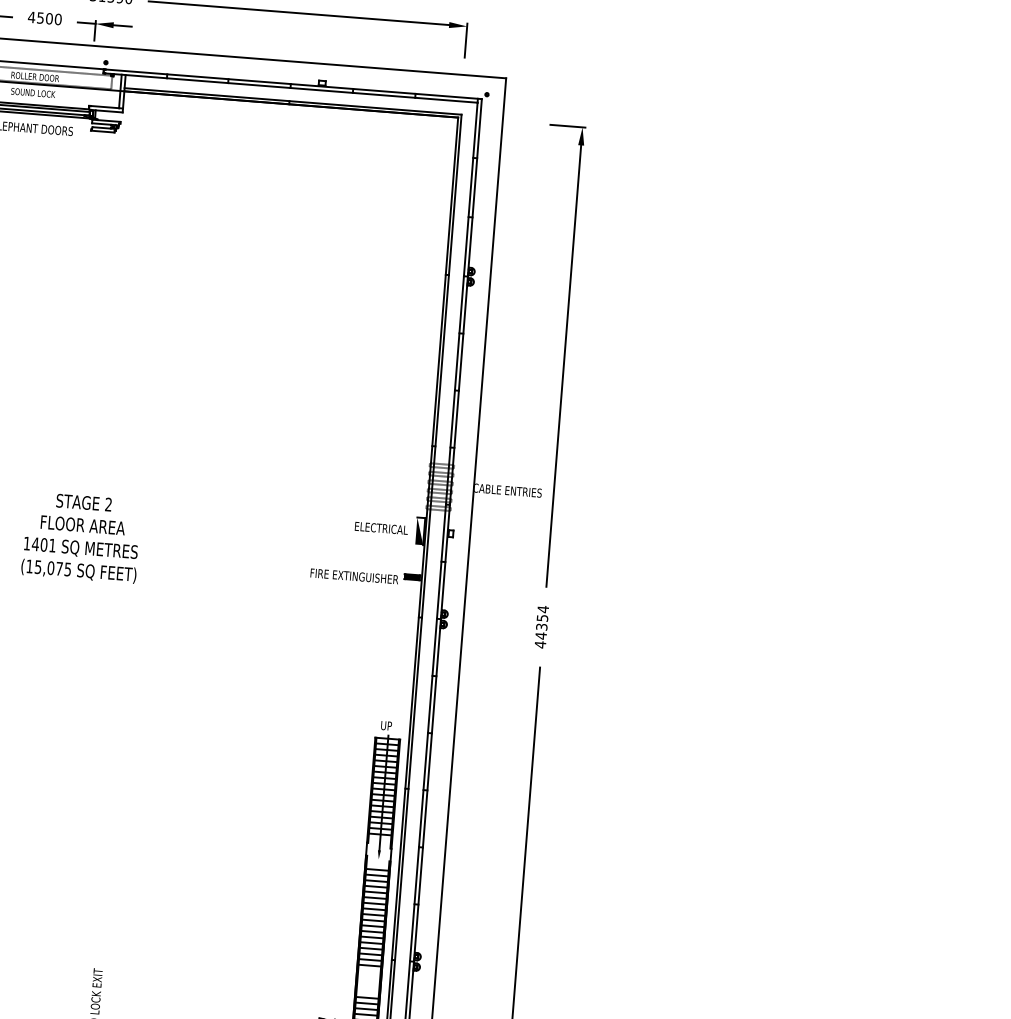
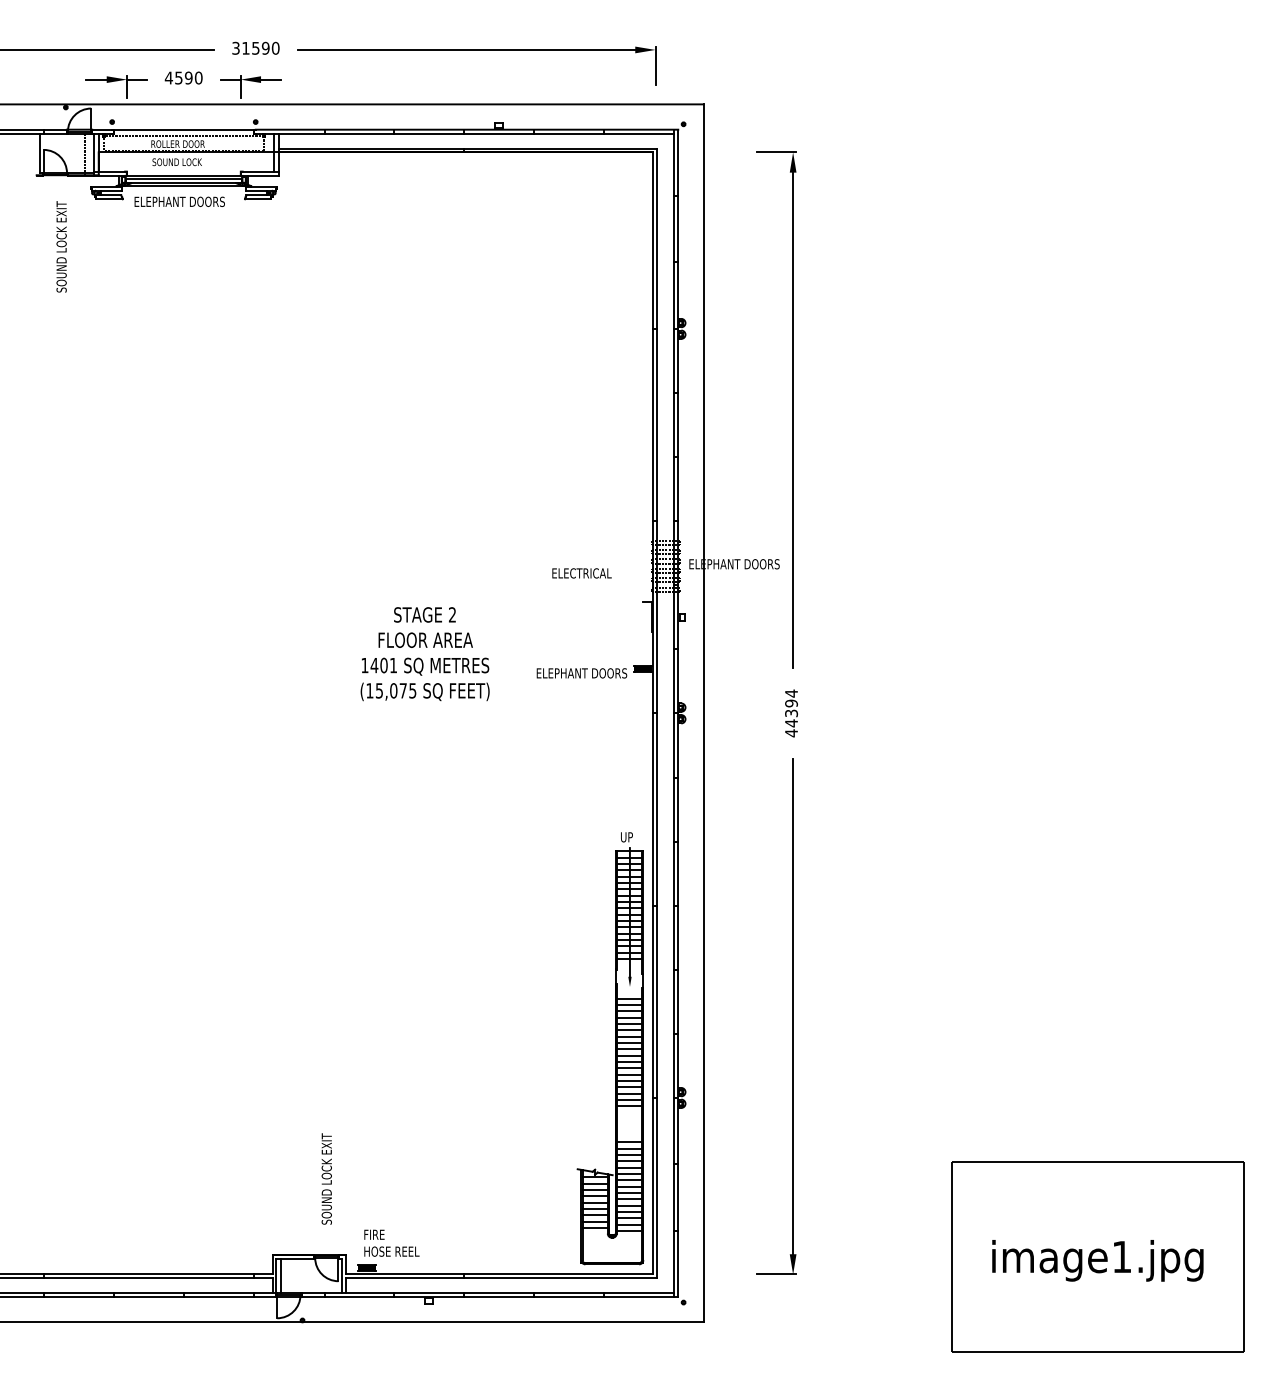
text: (49, 18) -> (188, 77), 4500 -> 4590
text: (498, 490) -> (731, 564), CABLE ENTRIES -> ELEPHANT DOORS
text: (381, 528) -> (581, 573), moved
fill: (420, 531) -> (647, 617), removed
text: (80, 537) -> (424, 654), moved
text: (353, 576) -> (577, 673), FIRE EXTINGUISHER -> ELEPHANT DOORS
text: (542, 618) -> (791, 703), 44354 -> 44394

